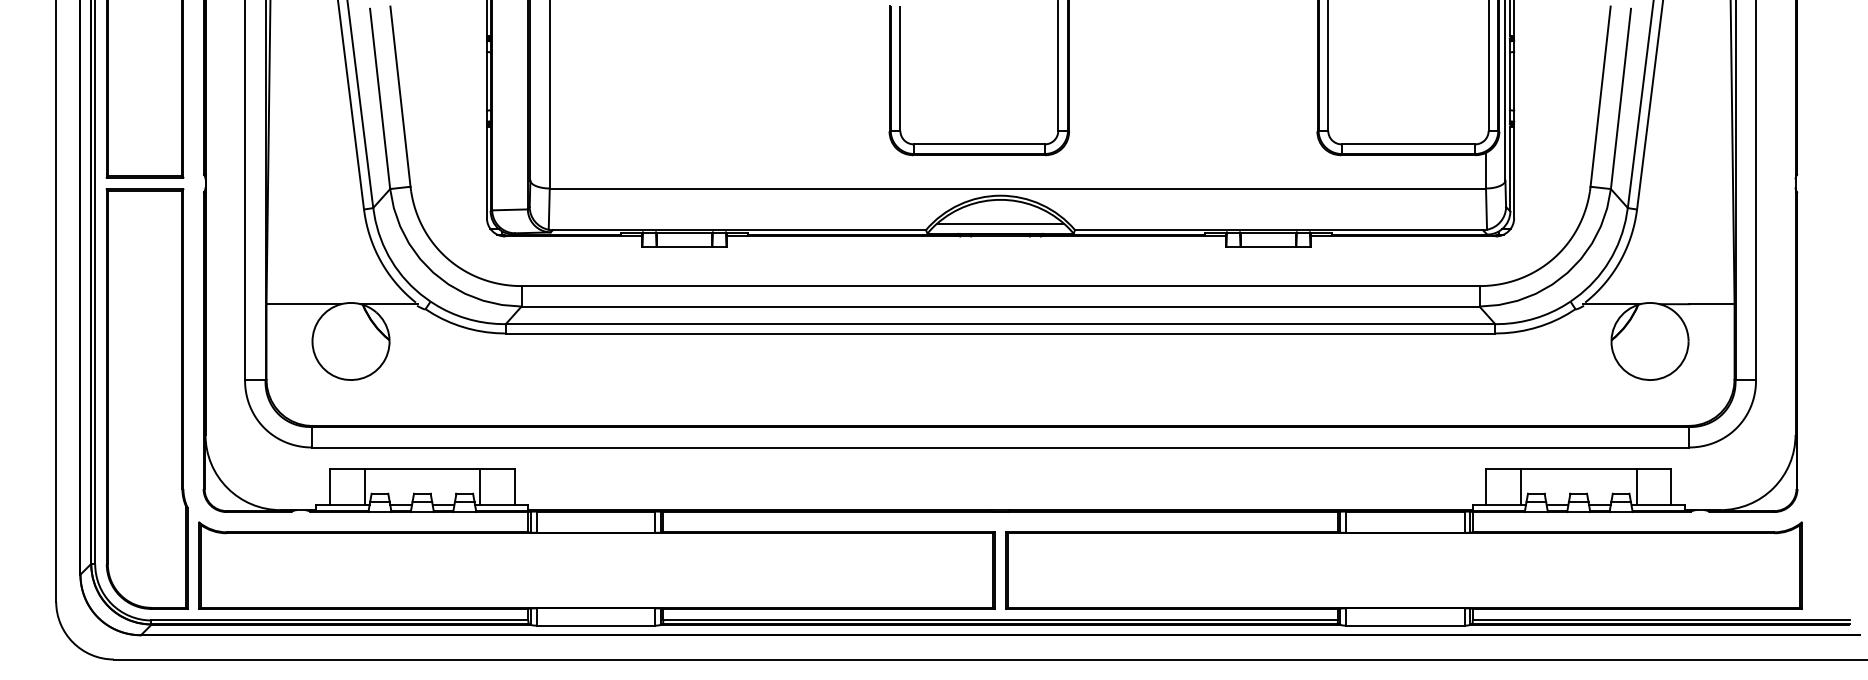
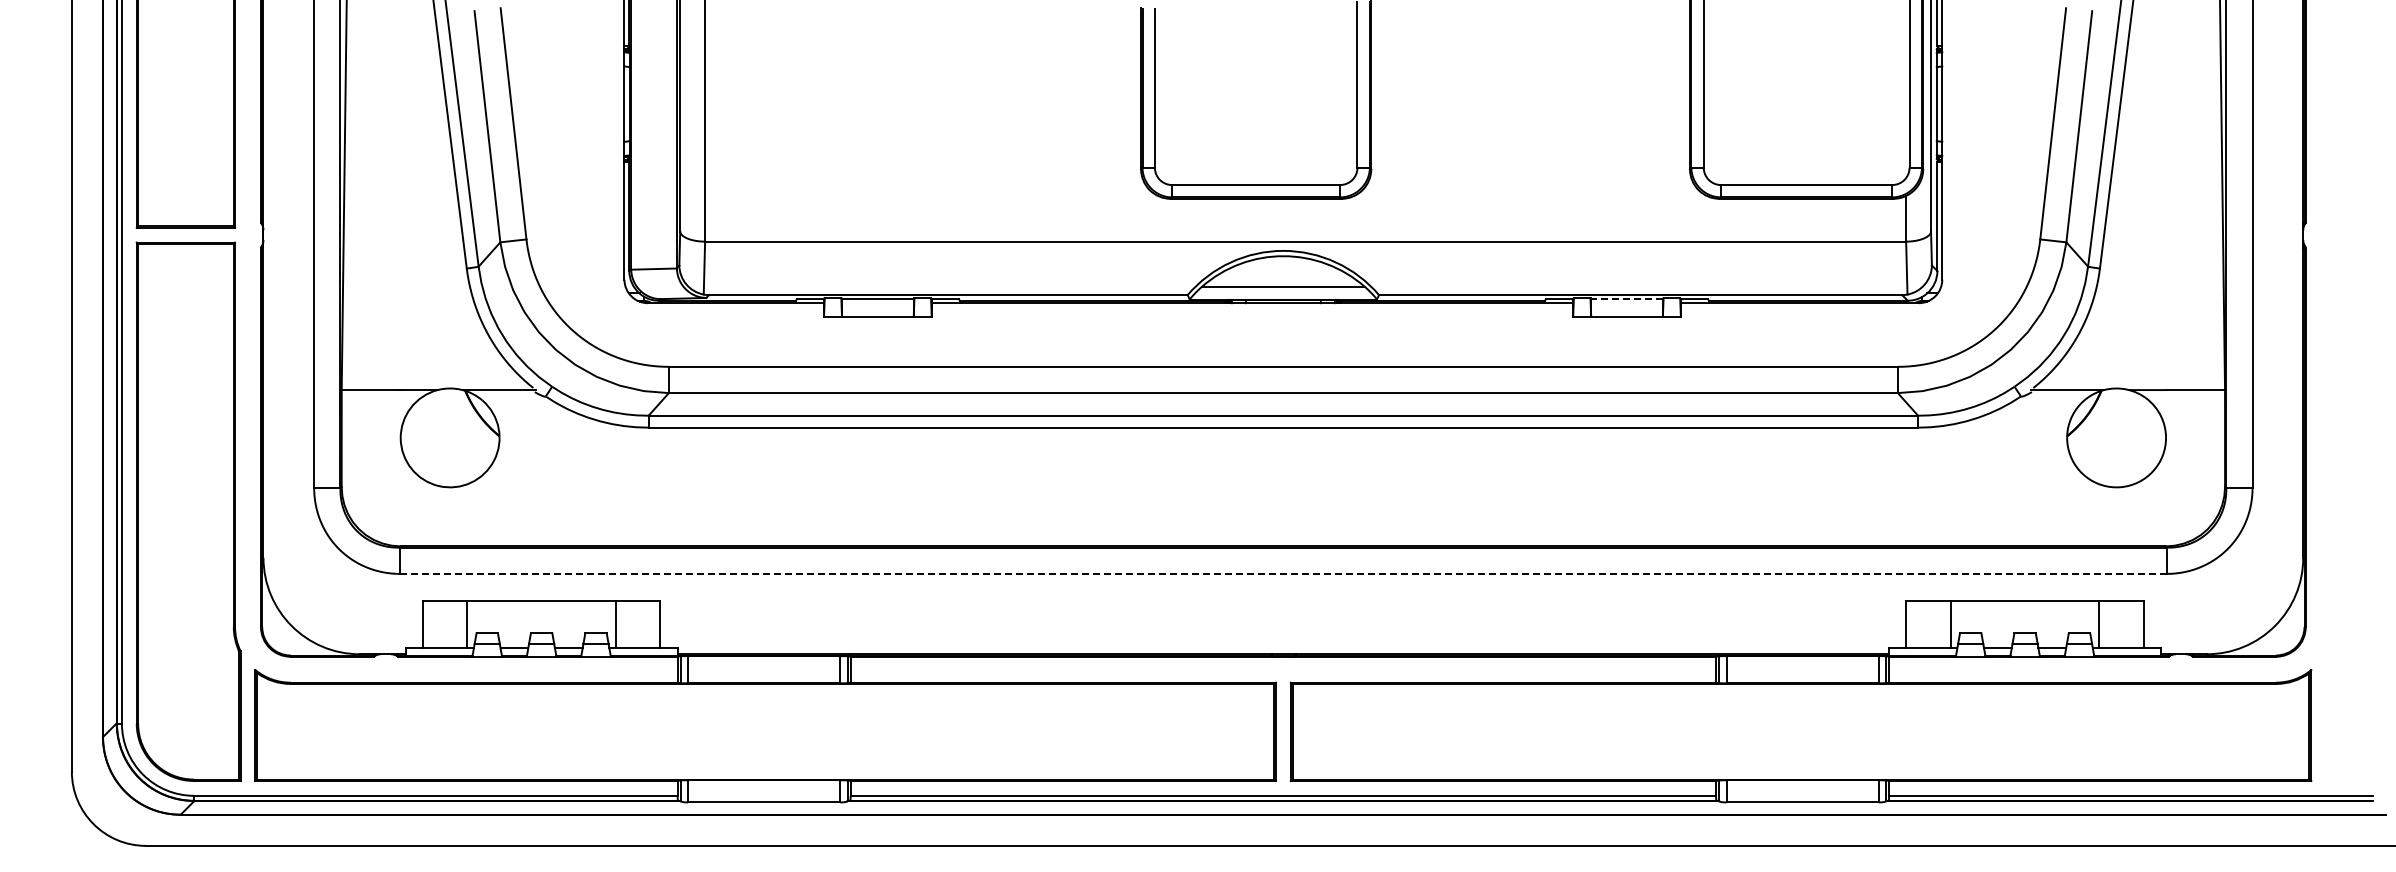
line: (1268, 233) -> (1627, 299), solid -> dashed
line: (1000, 447) -> (1283, 573), solid -> dashed

